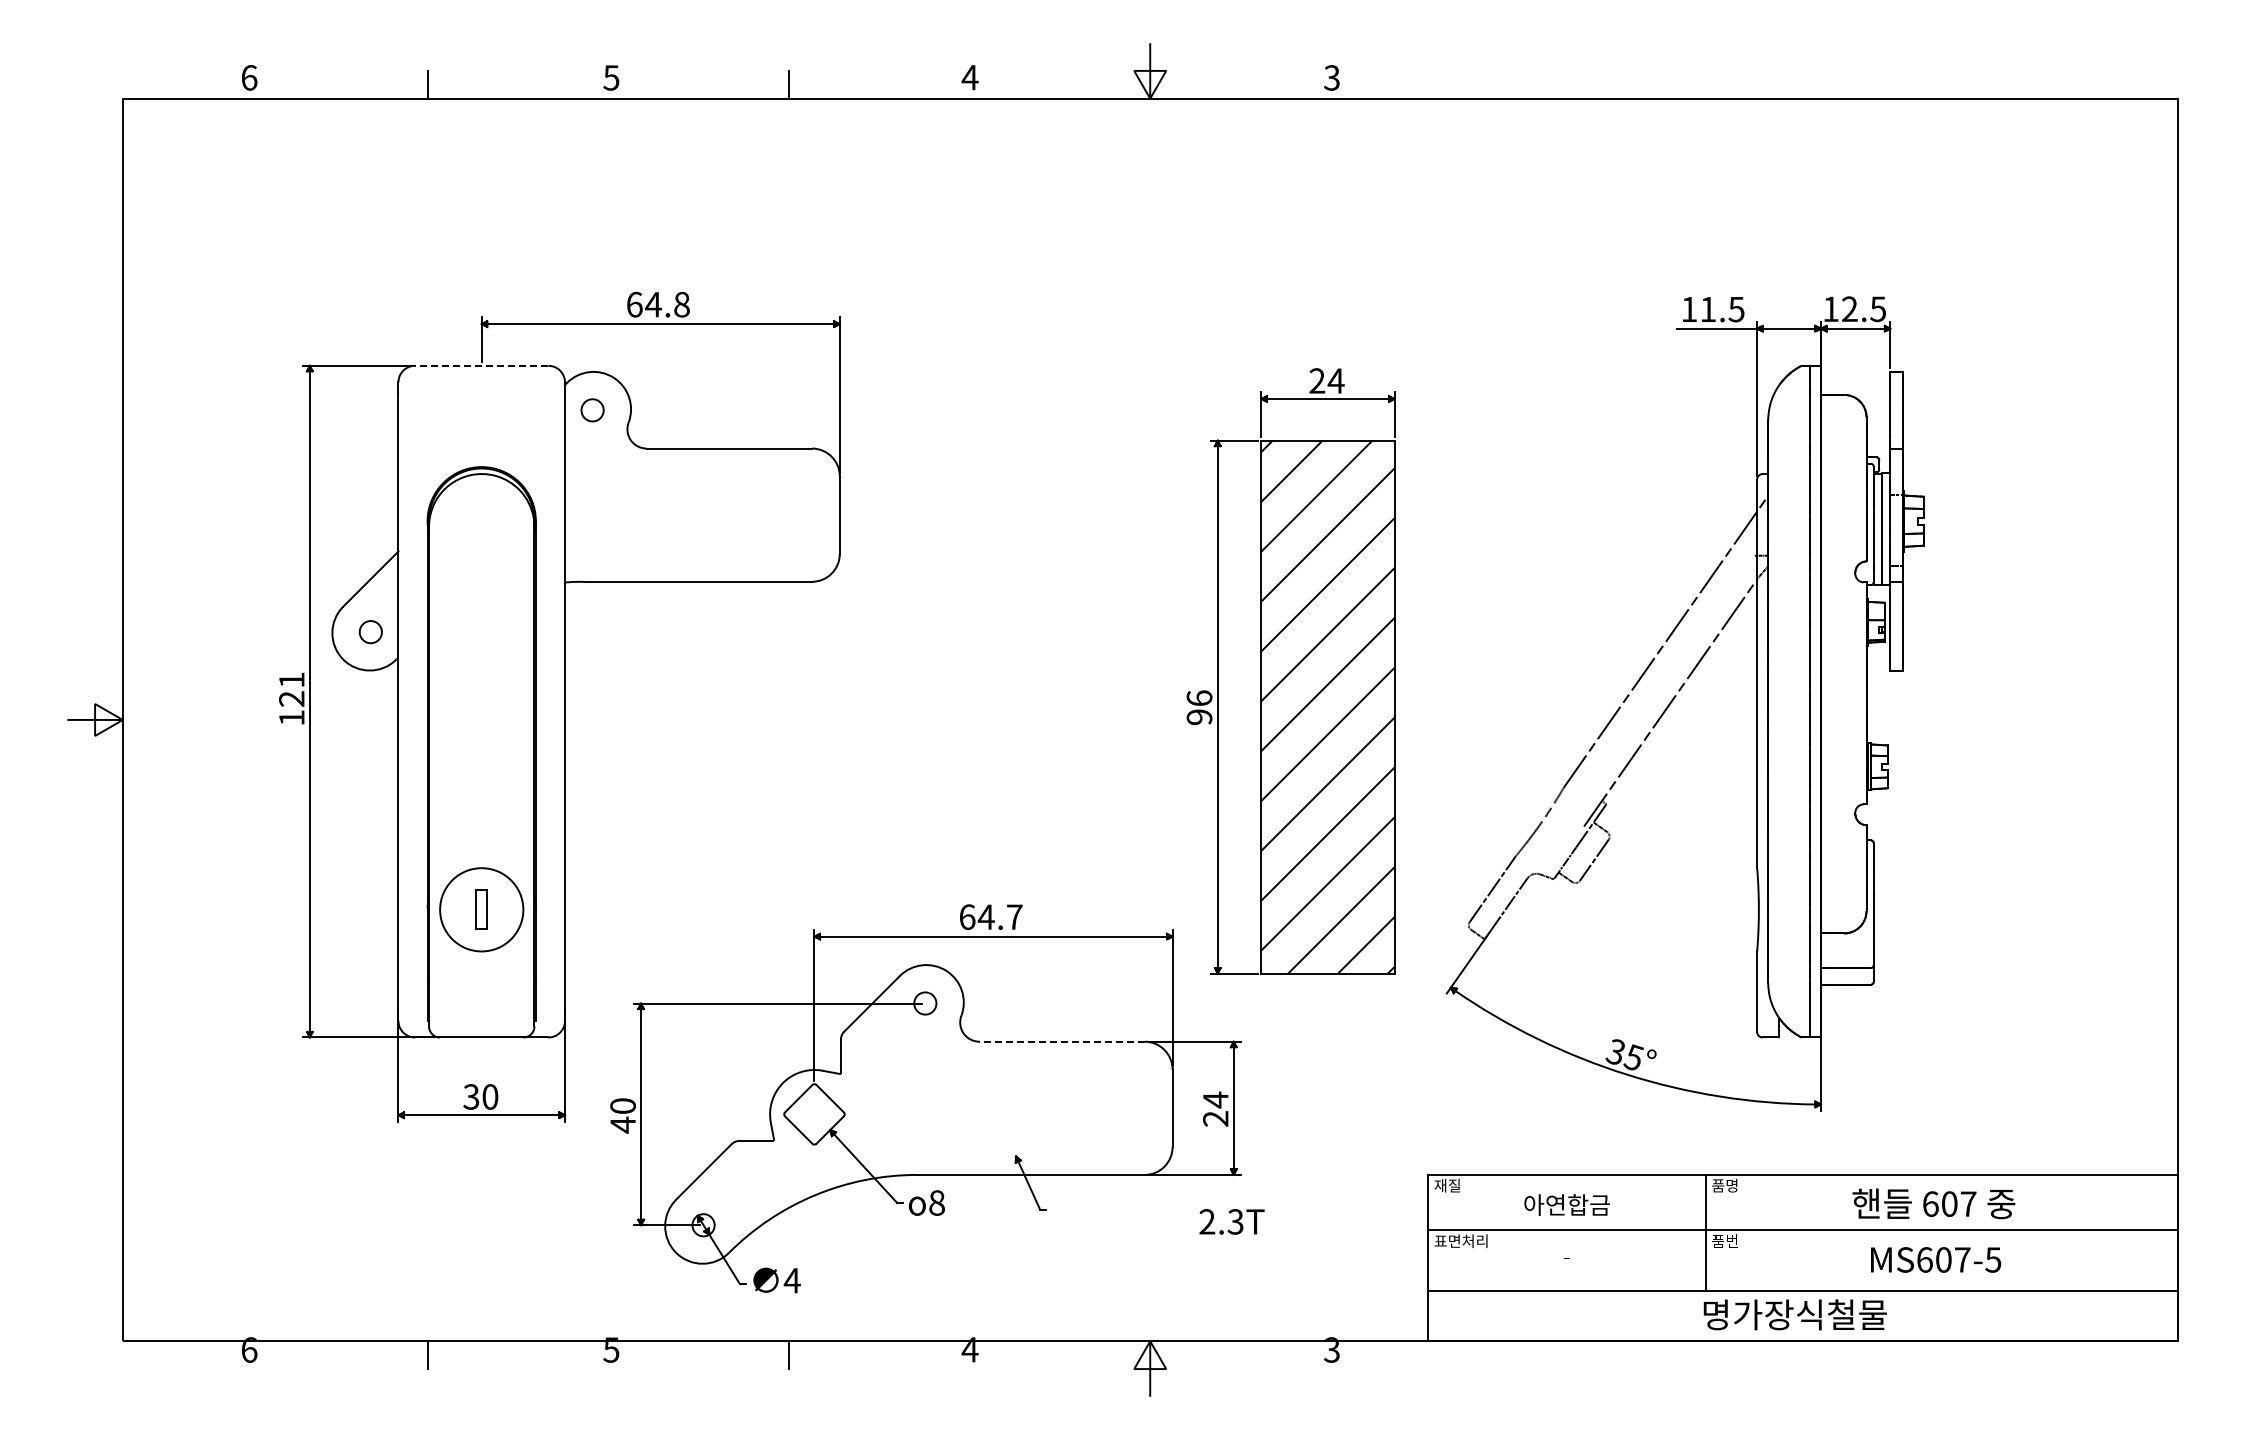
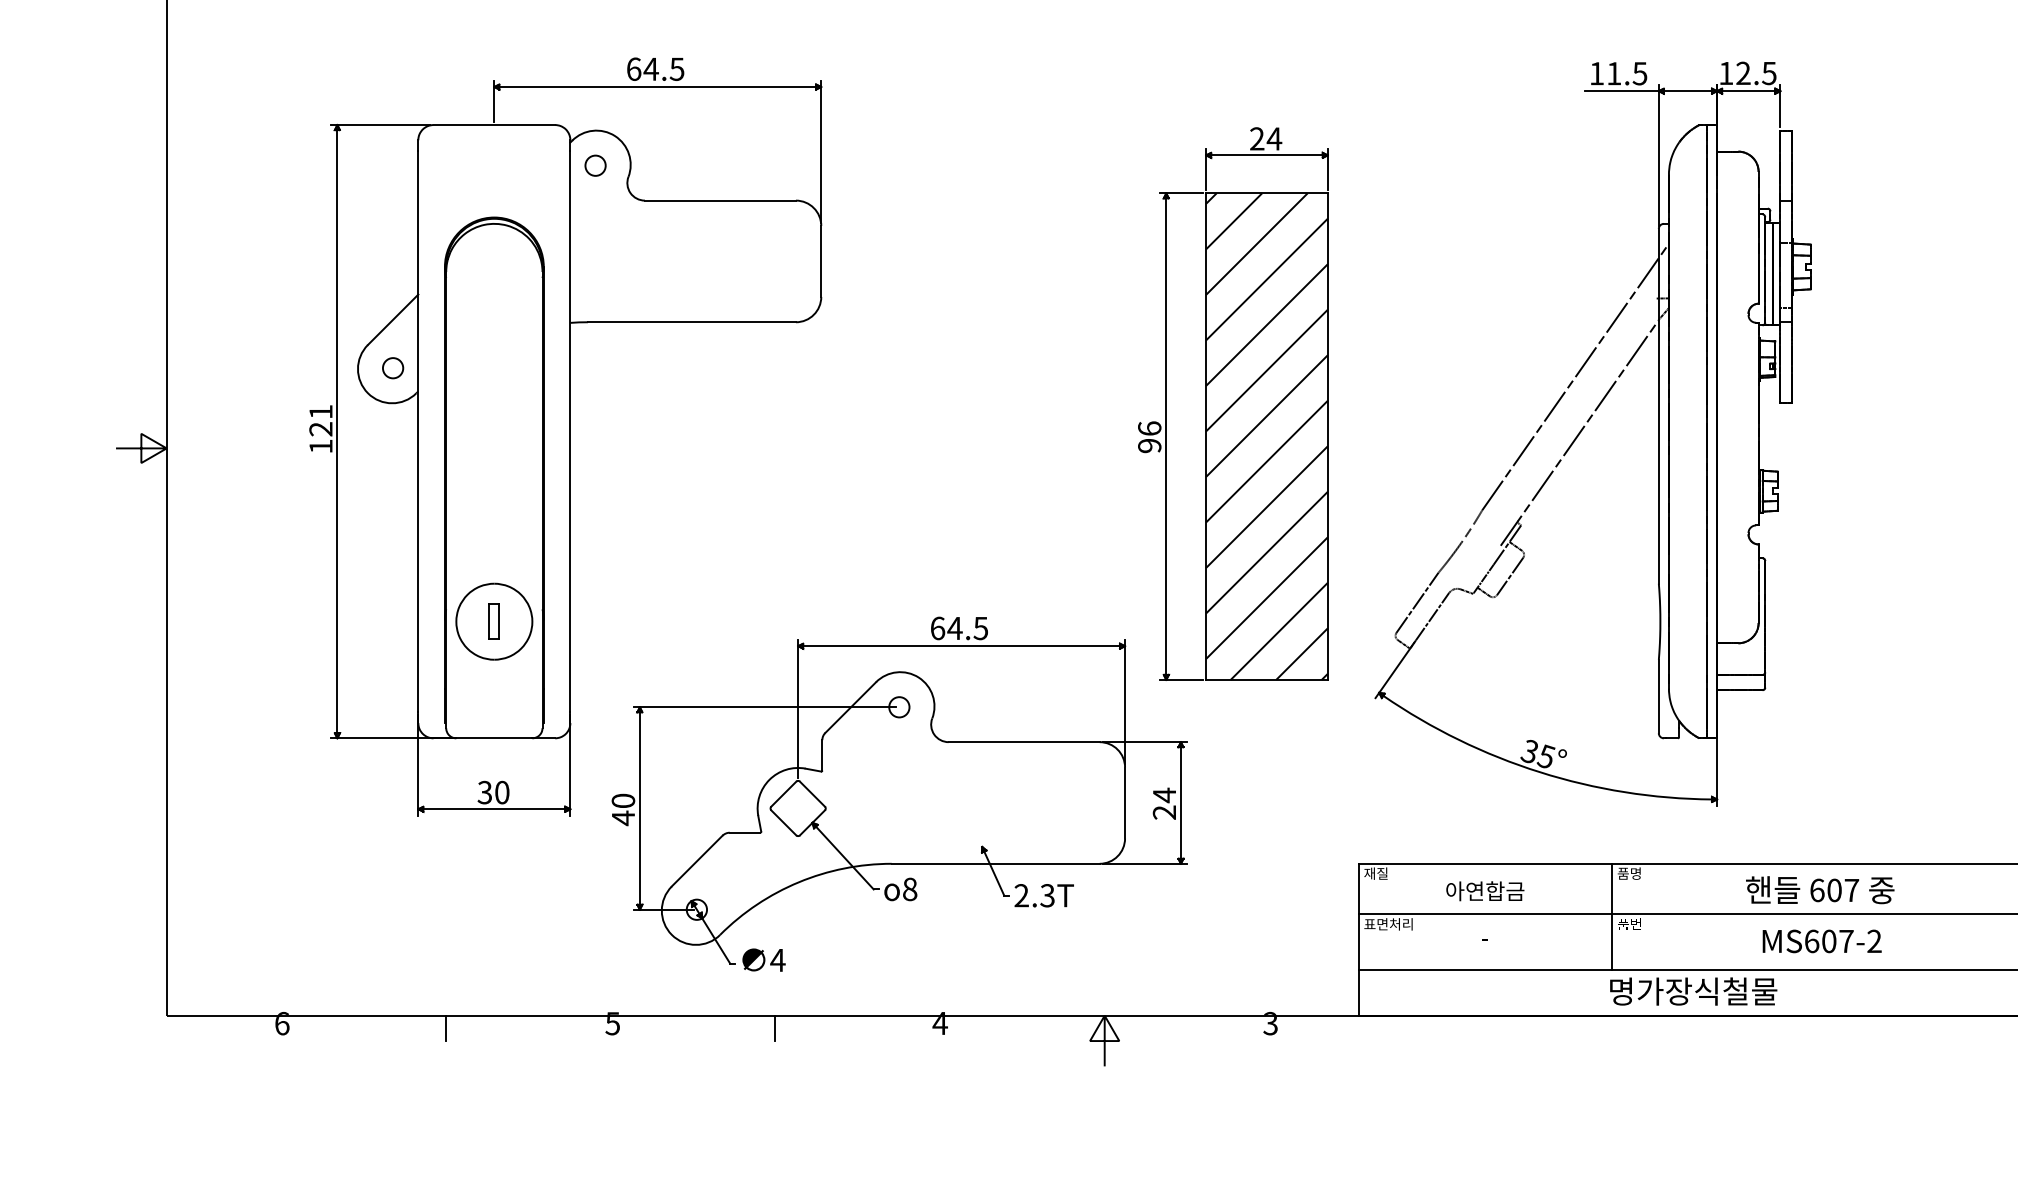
text: (681, 304) -> (676, 69), 64.8 -> 64.5
line: (481, 365) -> (494, 124), dashed -> solid
text: (1014, 917) -> (980, 628), 64.7 -> 64.5
line: (1062, 1041) -> (1024, 741), dashed -> solid
text: (1231, 1221) -> (1043, 895), moved
text: (1993, 1259) -> (1874, 941), MS607-5 -> MS607-2

